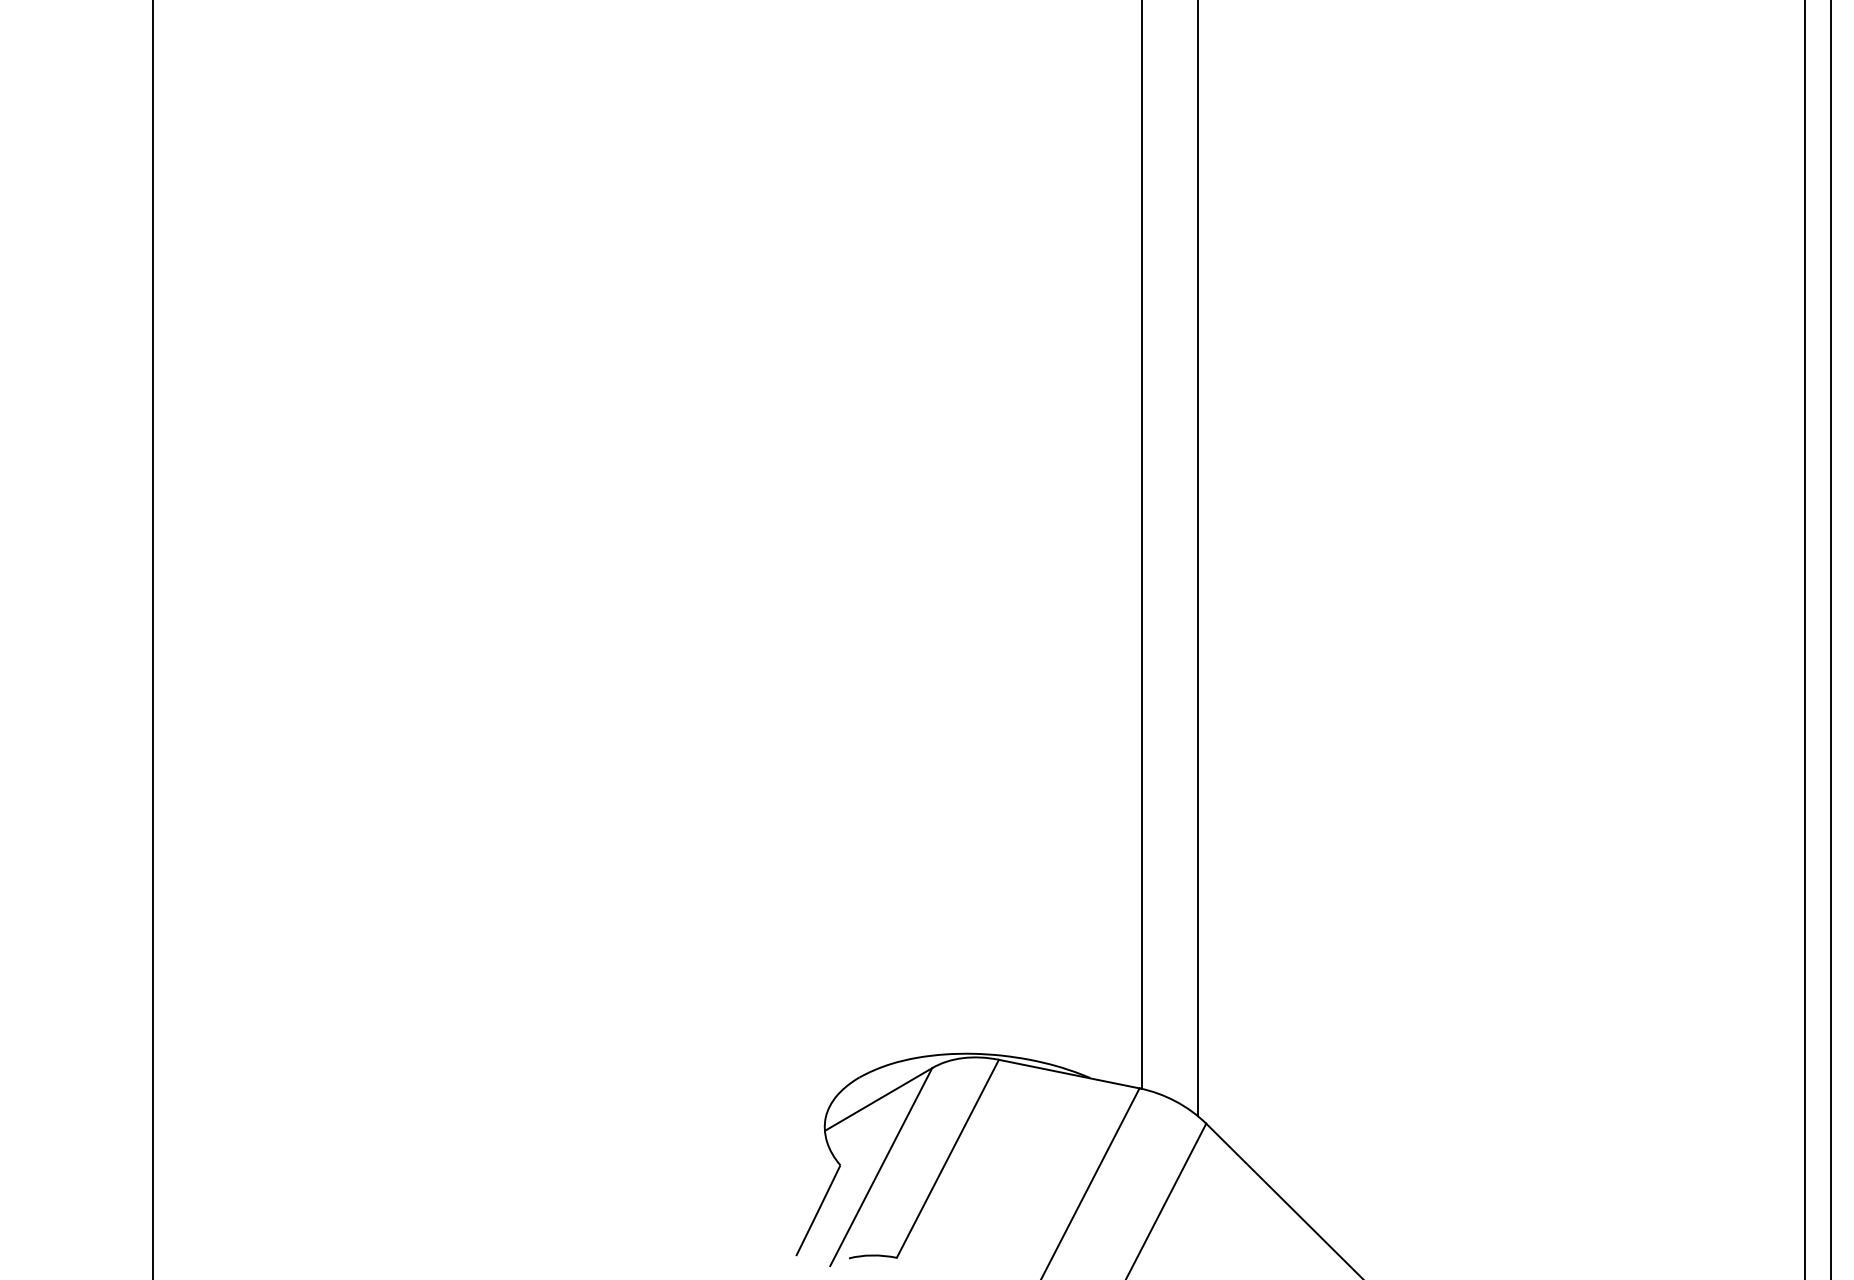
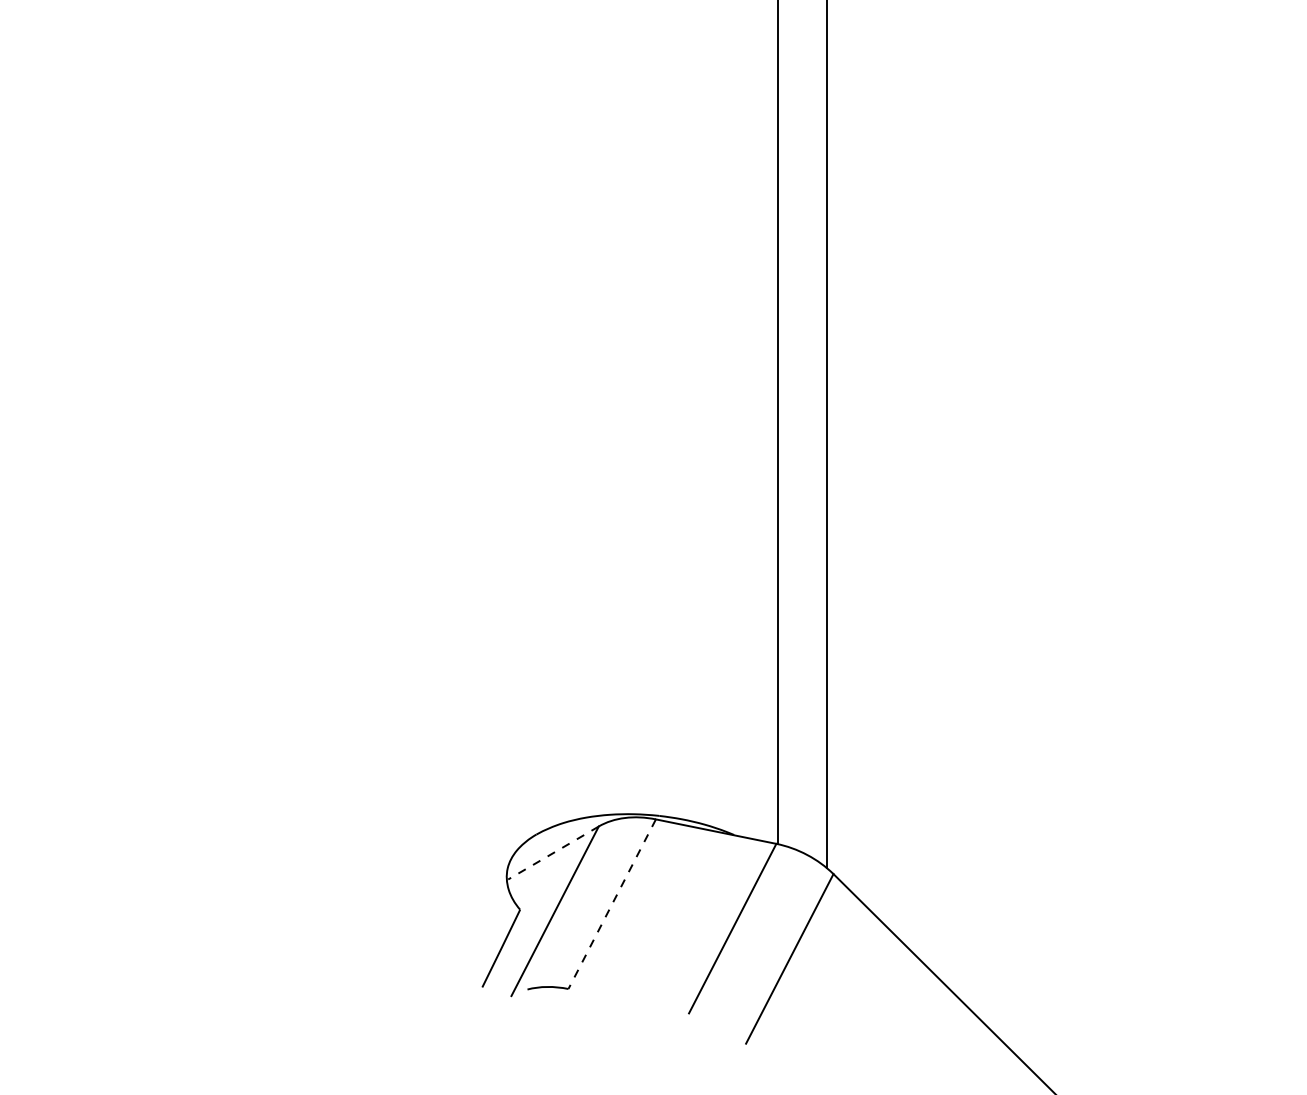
line: (878, 1099) -> (552, 853), solid -> dashed
line: (947, 1159) -> (611, 904), solid -> dashed

